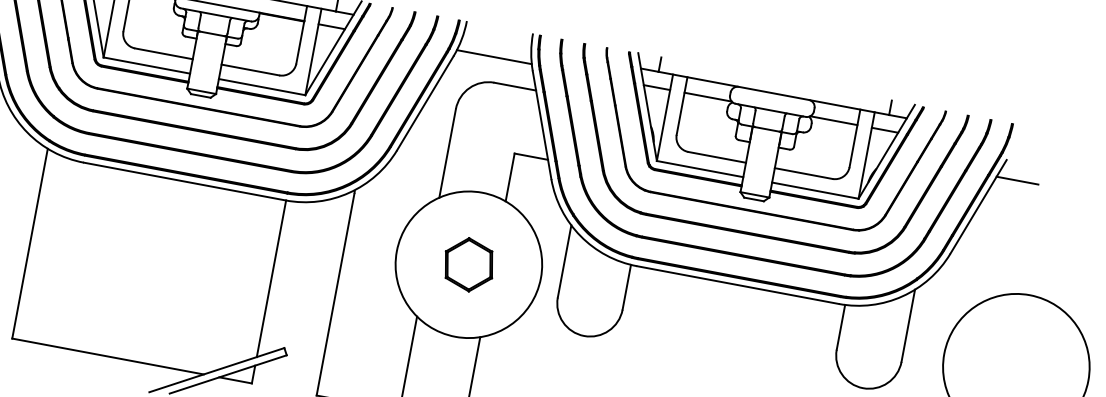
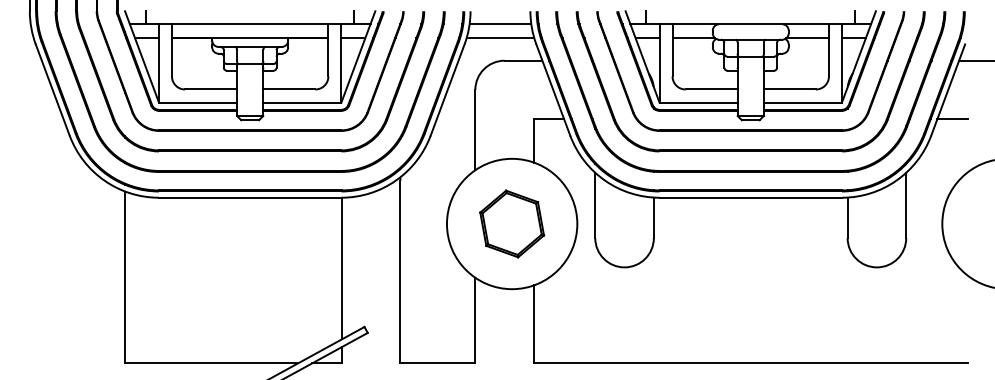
line: (497, 41) -> (500, 24), added
line: (977, 240) -> (952, 119), added
part: (469, 264) -> (512, 223), size x1.43

